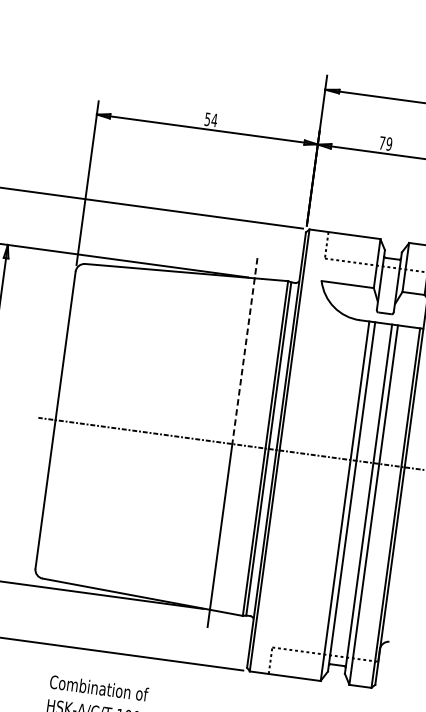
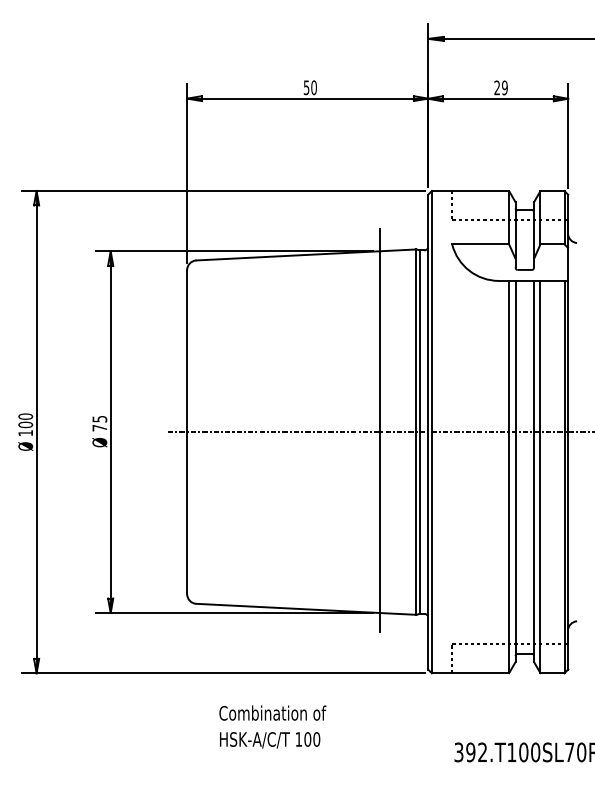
text: (214, 120) -> (314, 87), 54 -> 50
text: (381, 142) -> (496, 87), 79 -> 29
line: (245, 351) -> (380, 331), dashed -> solid

